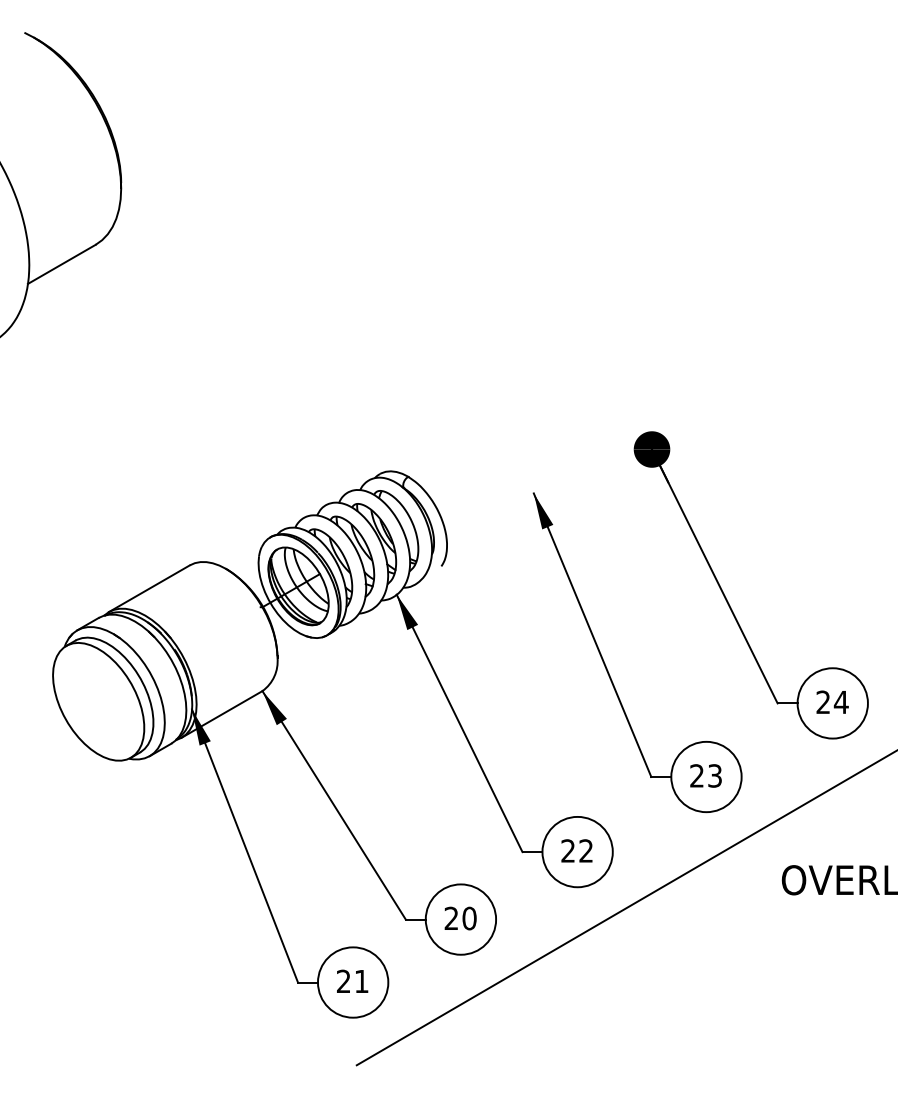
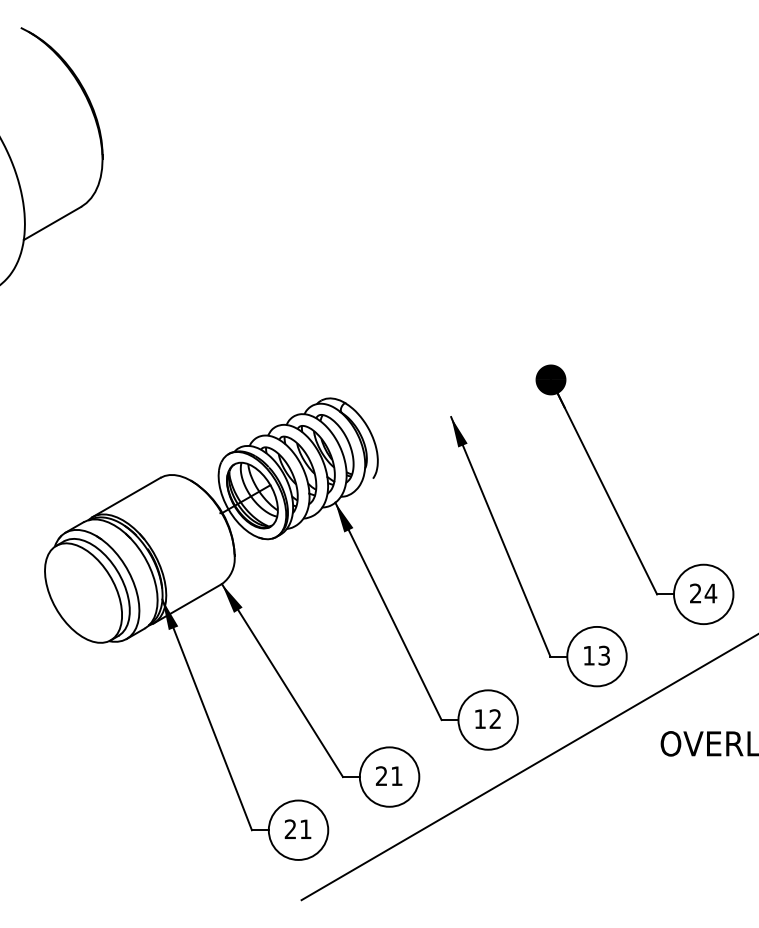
text: (696, 775) -> (588, 655), 23 -> 13
text: (567, 850) -> (479, 718), 22 -> 12
text: (469, 918) -> (396, 776), 20 -> 21

